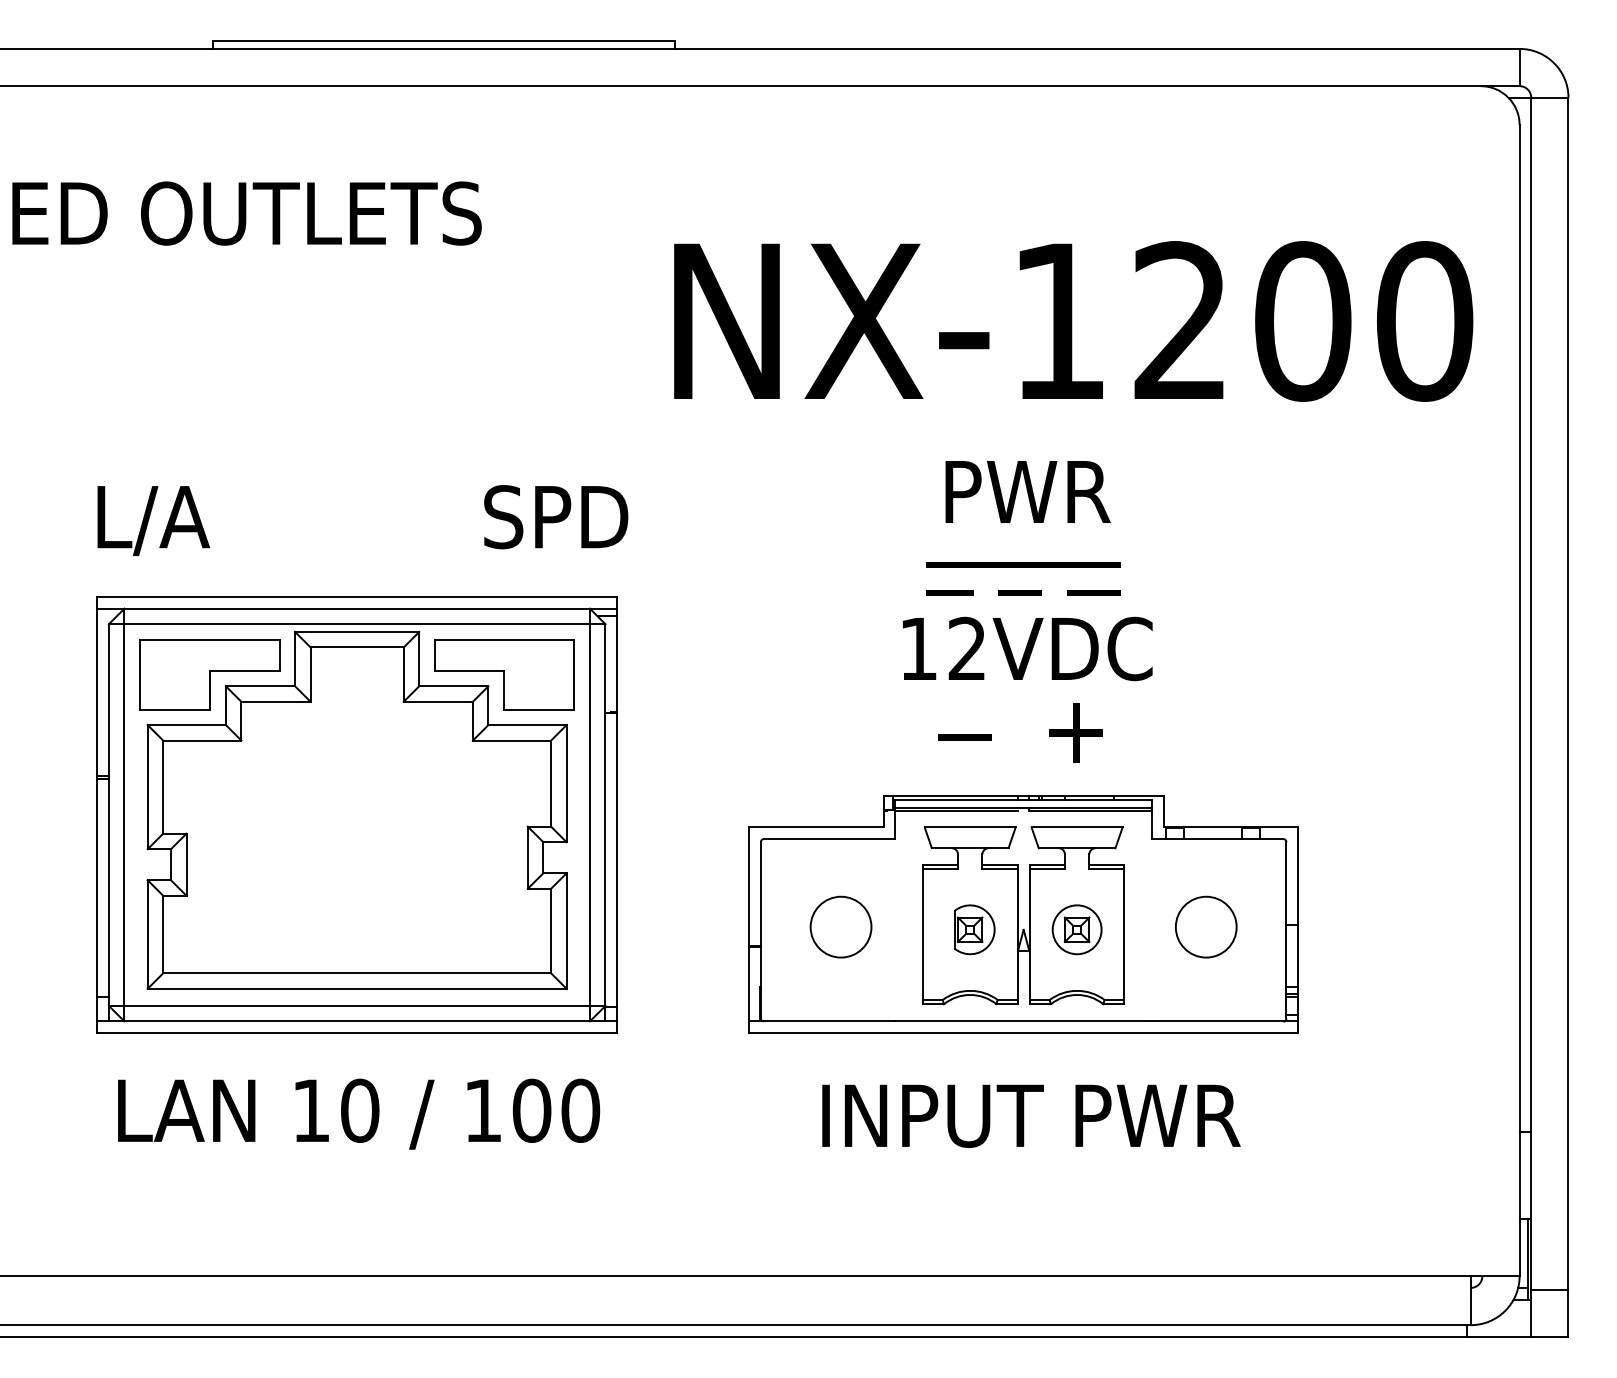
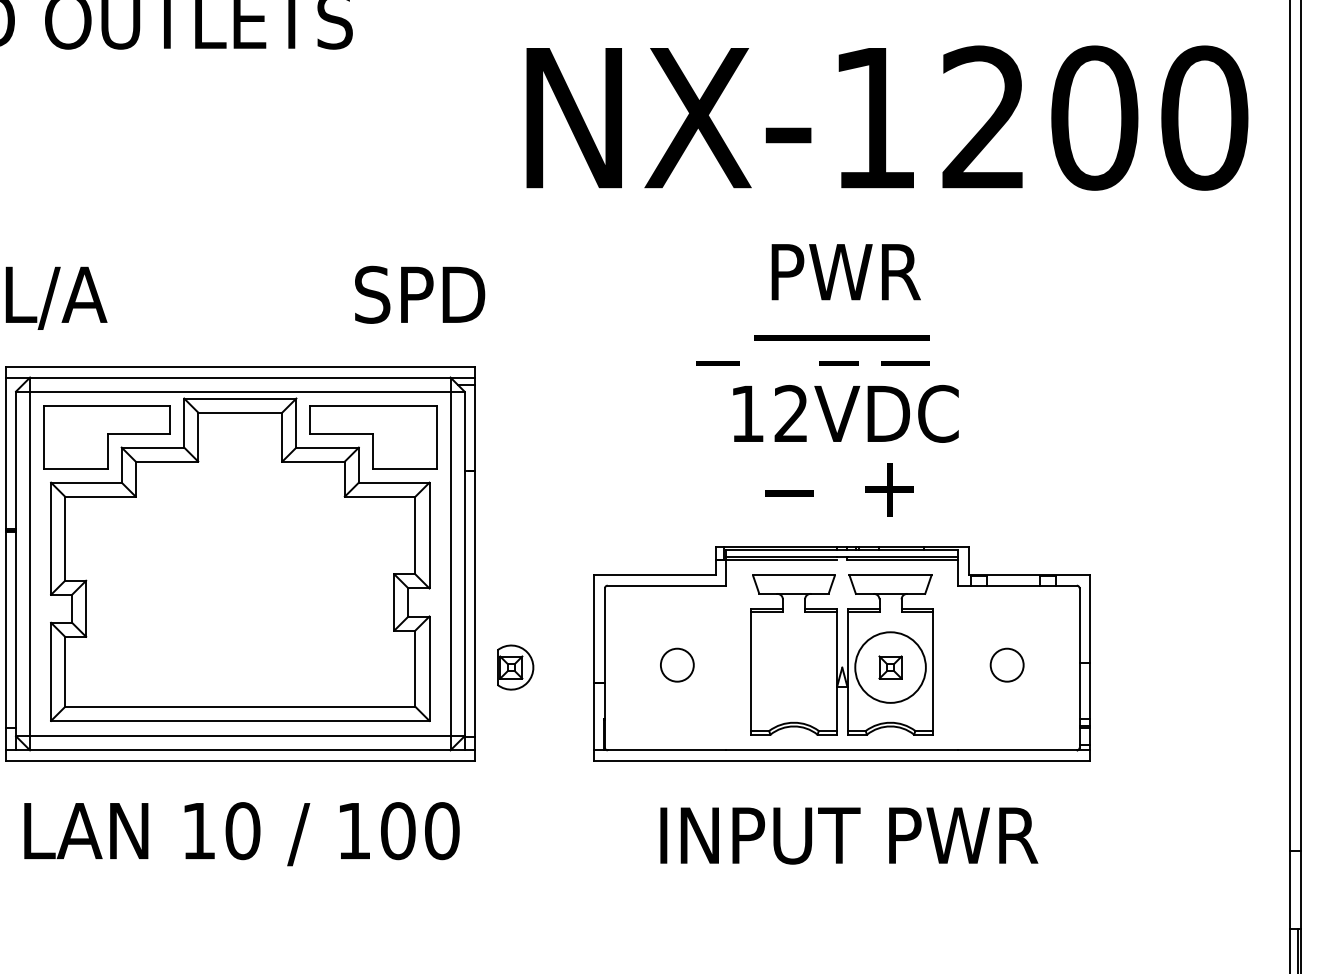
line: (949, 592) -> (717, 362), moved
circle: (840, 926) -> (676, 664), size x0.6
circle: (1205, 926) -> (1006, 664), size x0.6
part: (974, 929) -> (515, 667), moved
circle: (1076, 929) -> (889, 667), size x1.6

